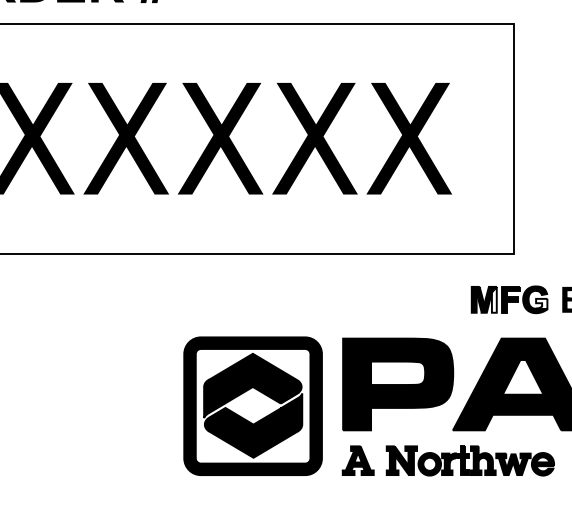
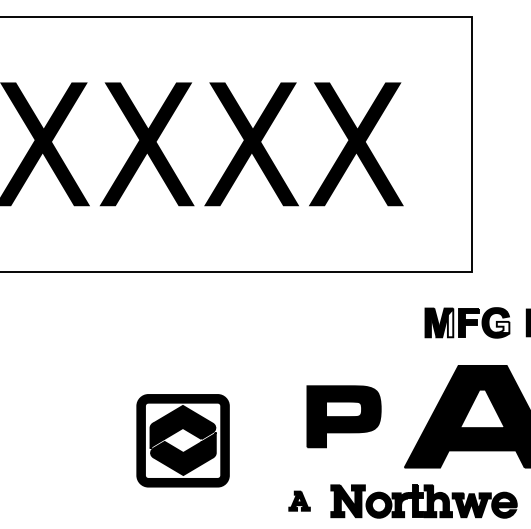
part: (398, 384) -> (344, 416), size x0.6
part: (252, 405) -> (182, 440), size x0.6
part: (357, 460) -> (298, 501), size x0.6

